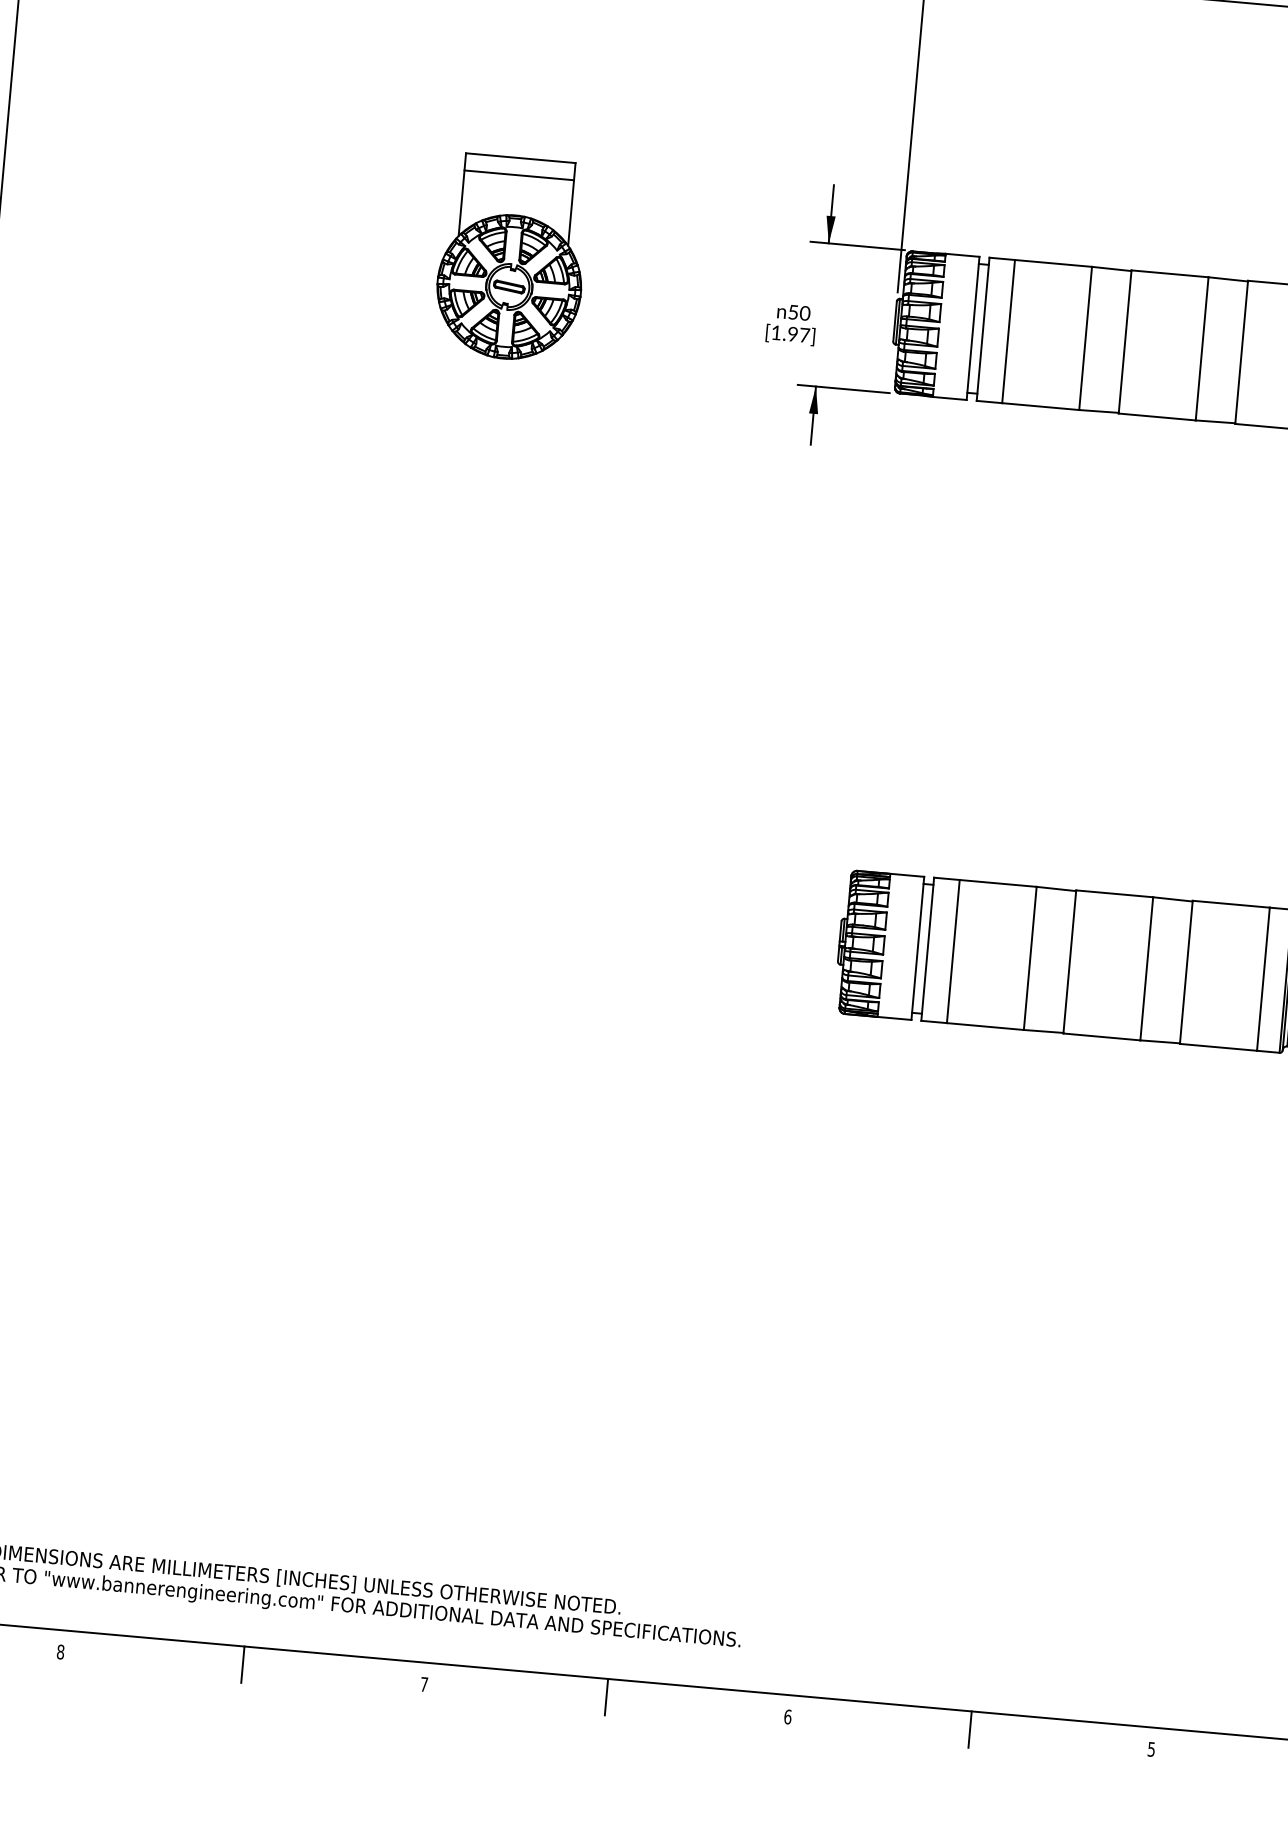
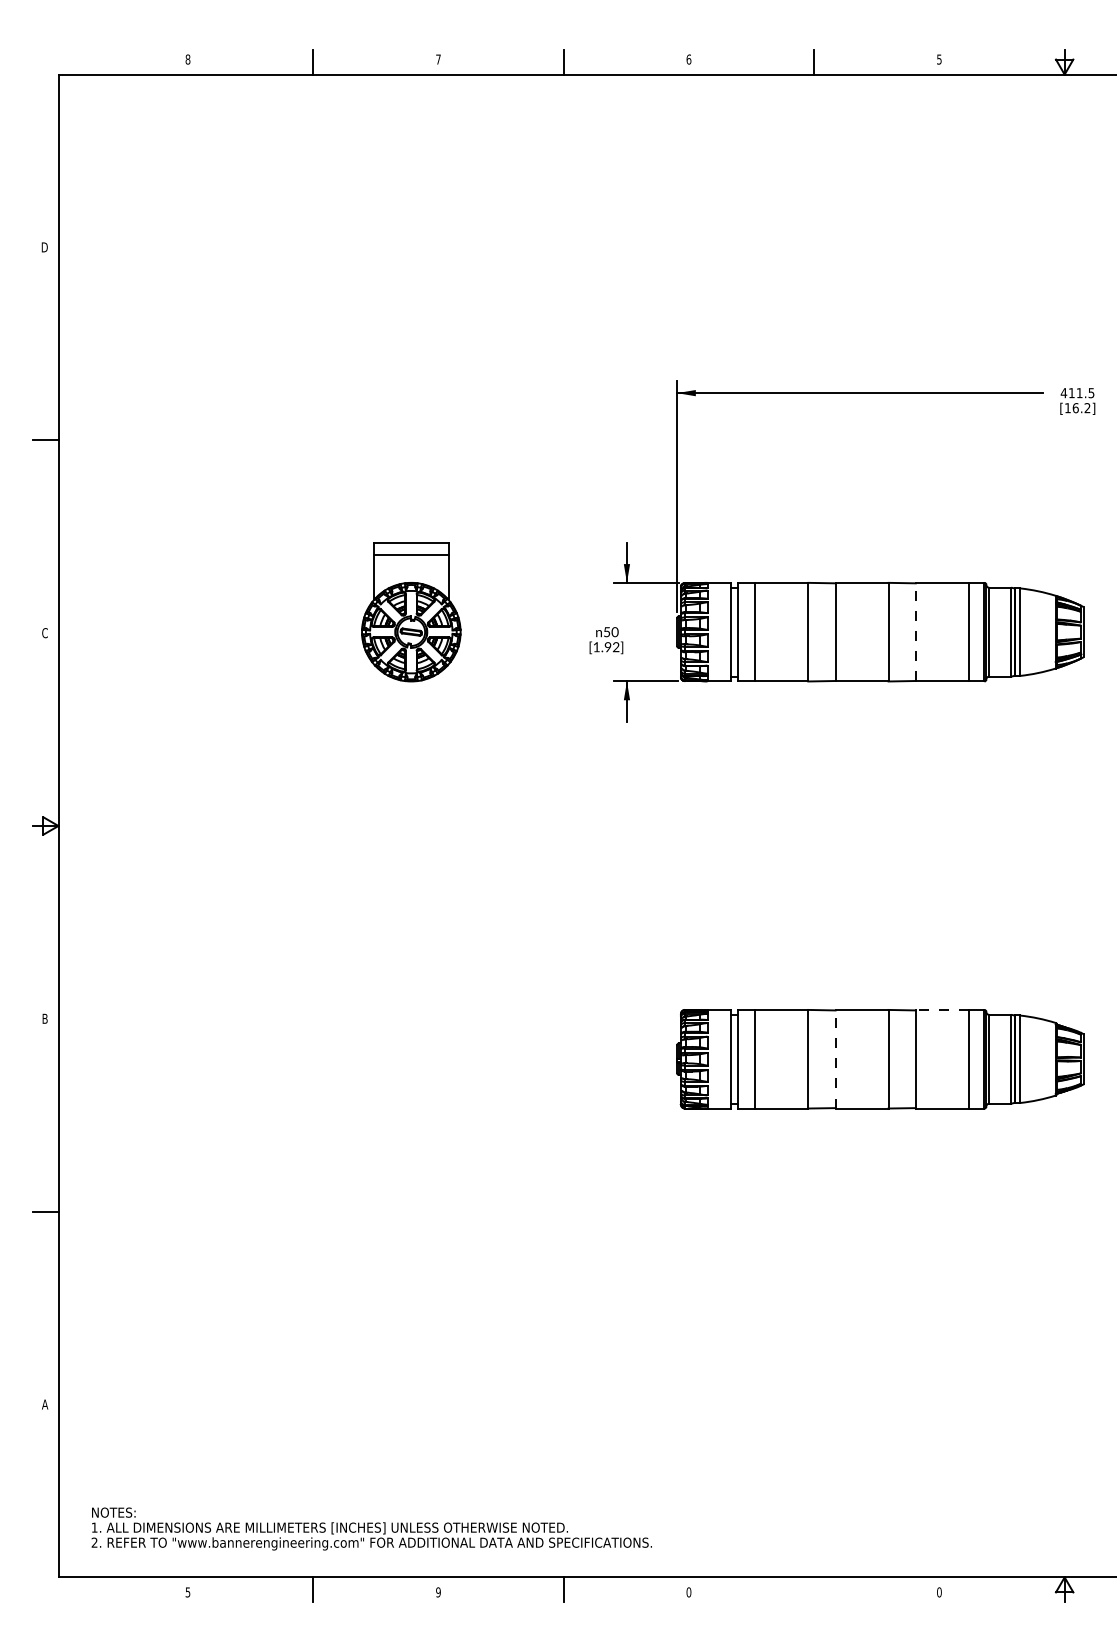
text: (803, 335) -> (615, 647), [1.97] -> [1.92]
line: (1241, 351) -> (915, 631), solid -> dashed
line: (1231, 903) -> (942, 1009), solid -> dashed
line: (1069, 960) -> (835, 1058), solid -> dashed
text: (59, 1652) -> (187, 1592), 8 -> 5
text: (424, 1684) -> (438, 1592), 7 -> 9
text: (787, 1715) -> (688, 1591), 6 -> 0
line: (970, 1729) -> (814, 1589), removed
text: (1151, 1749) -> (939, 1592), 5 -> 0

